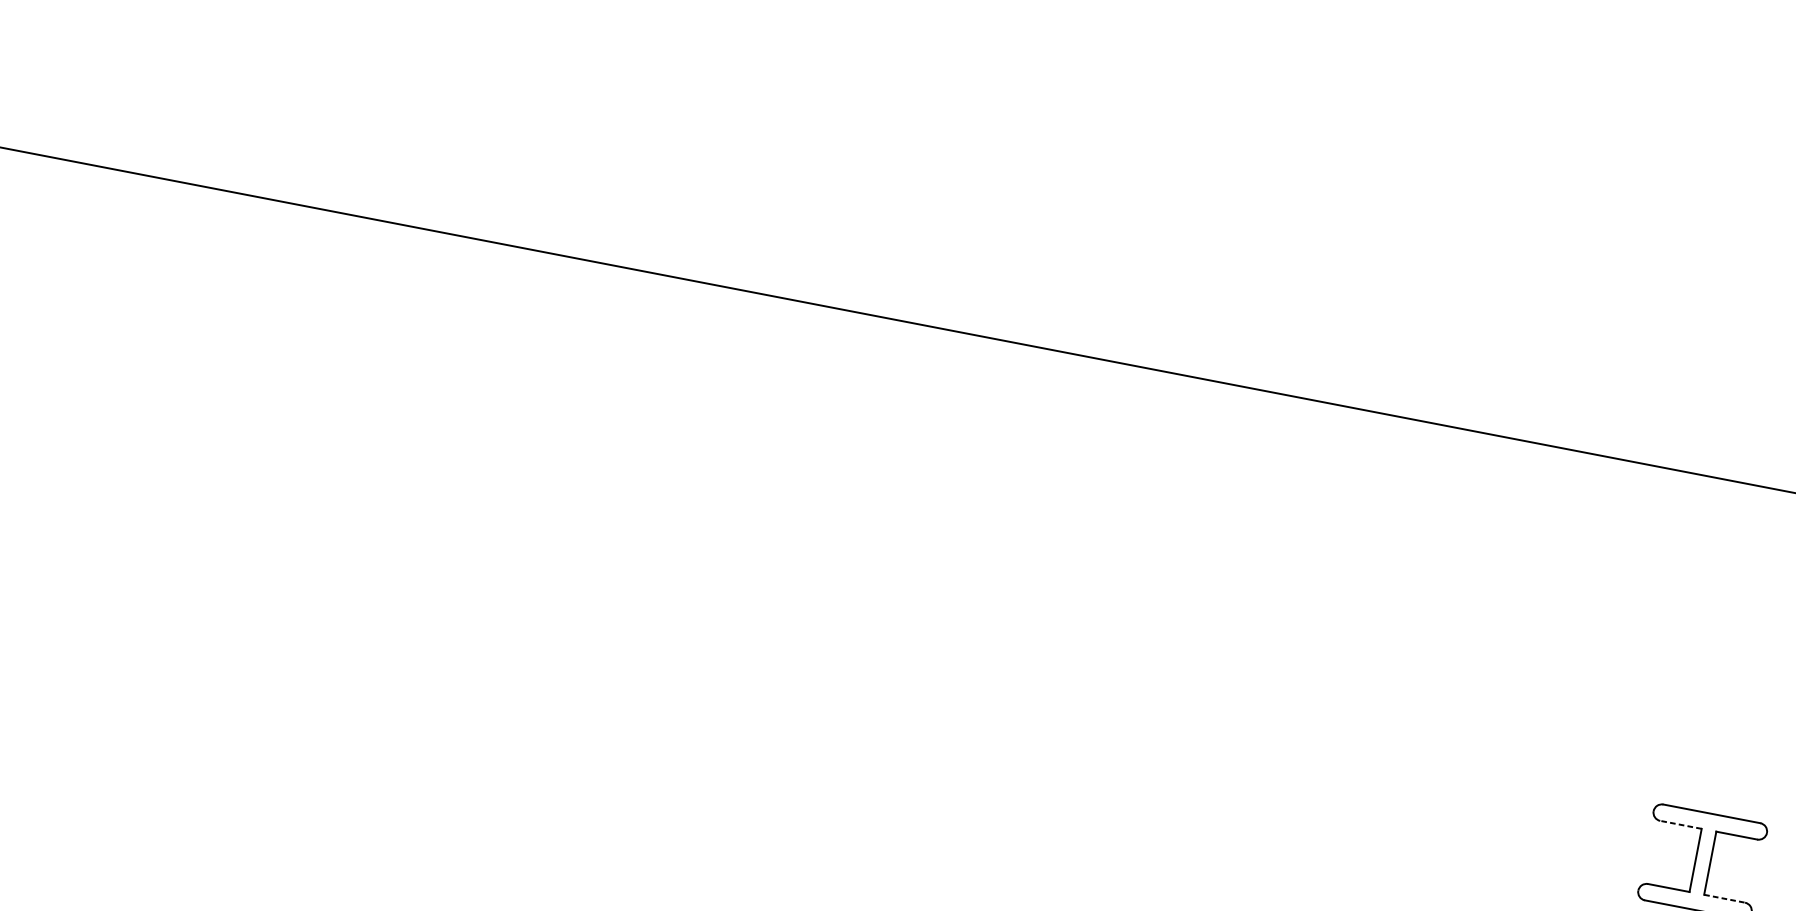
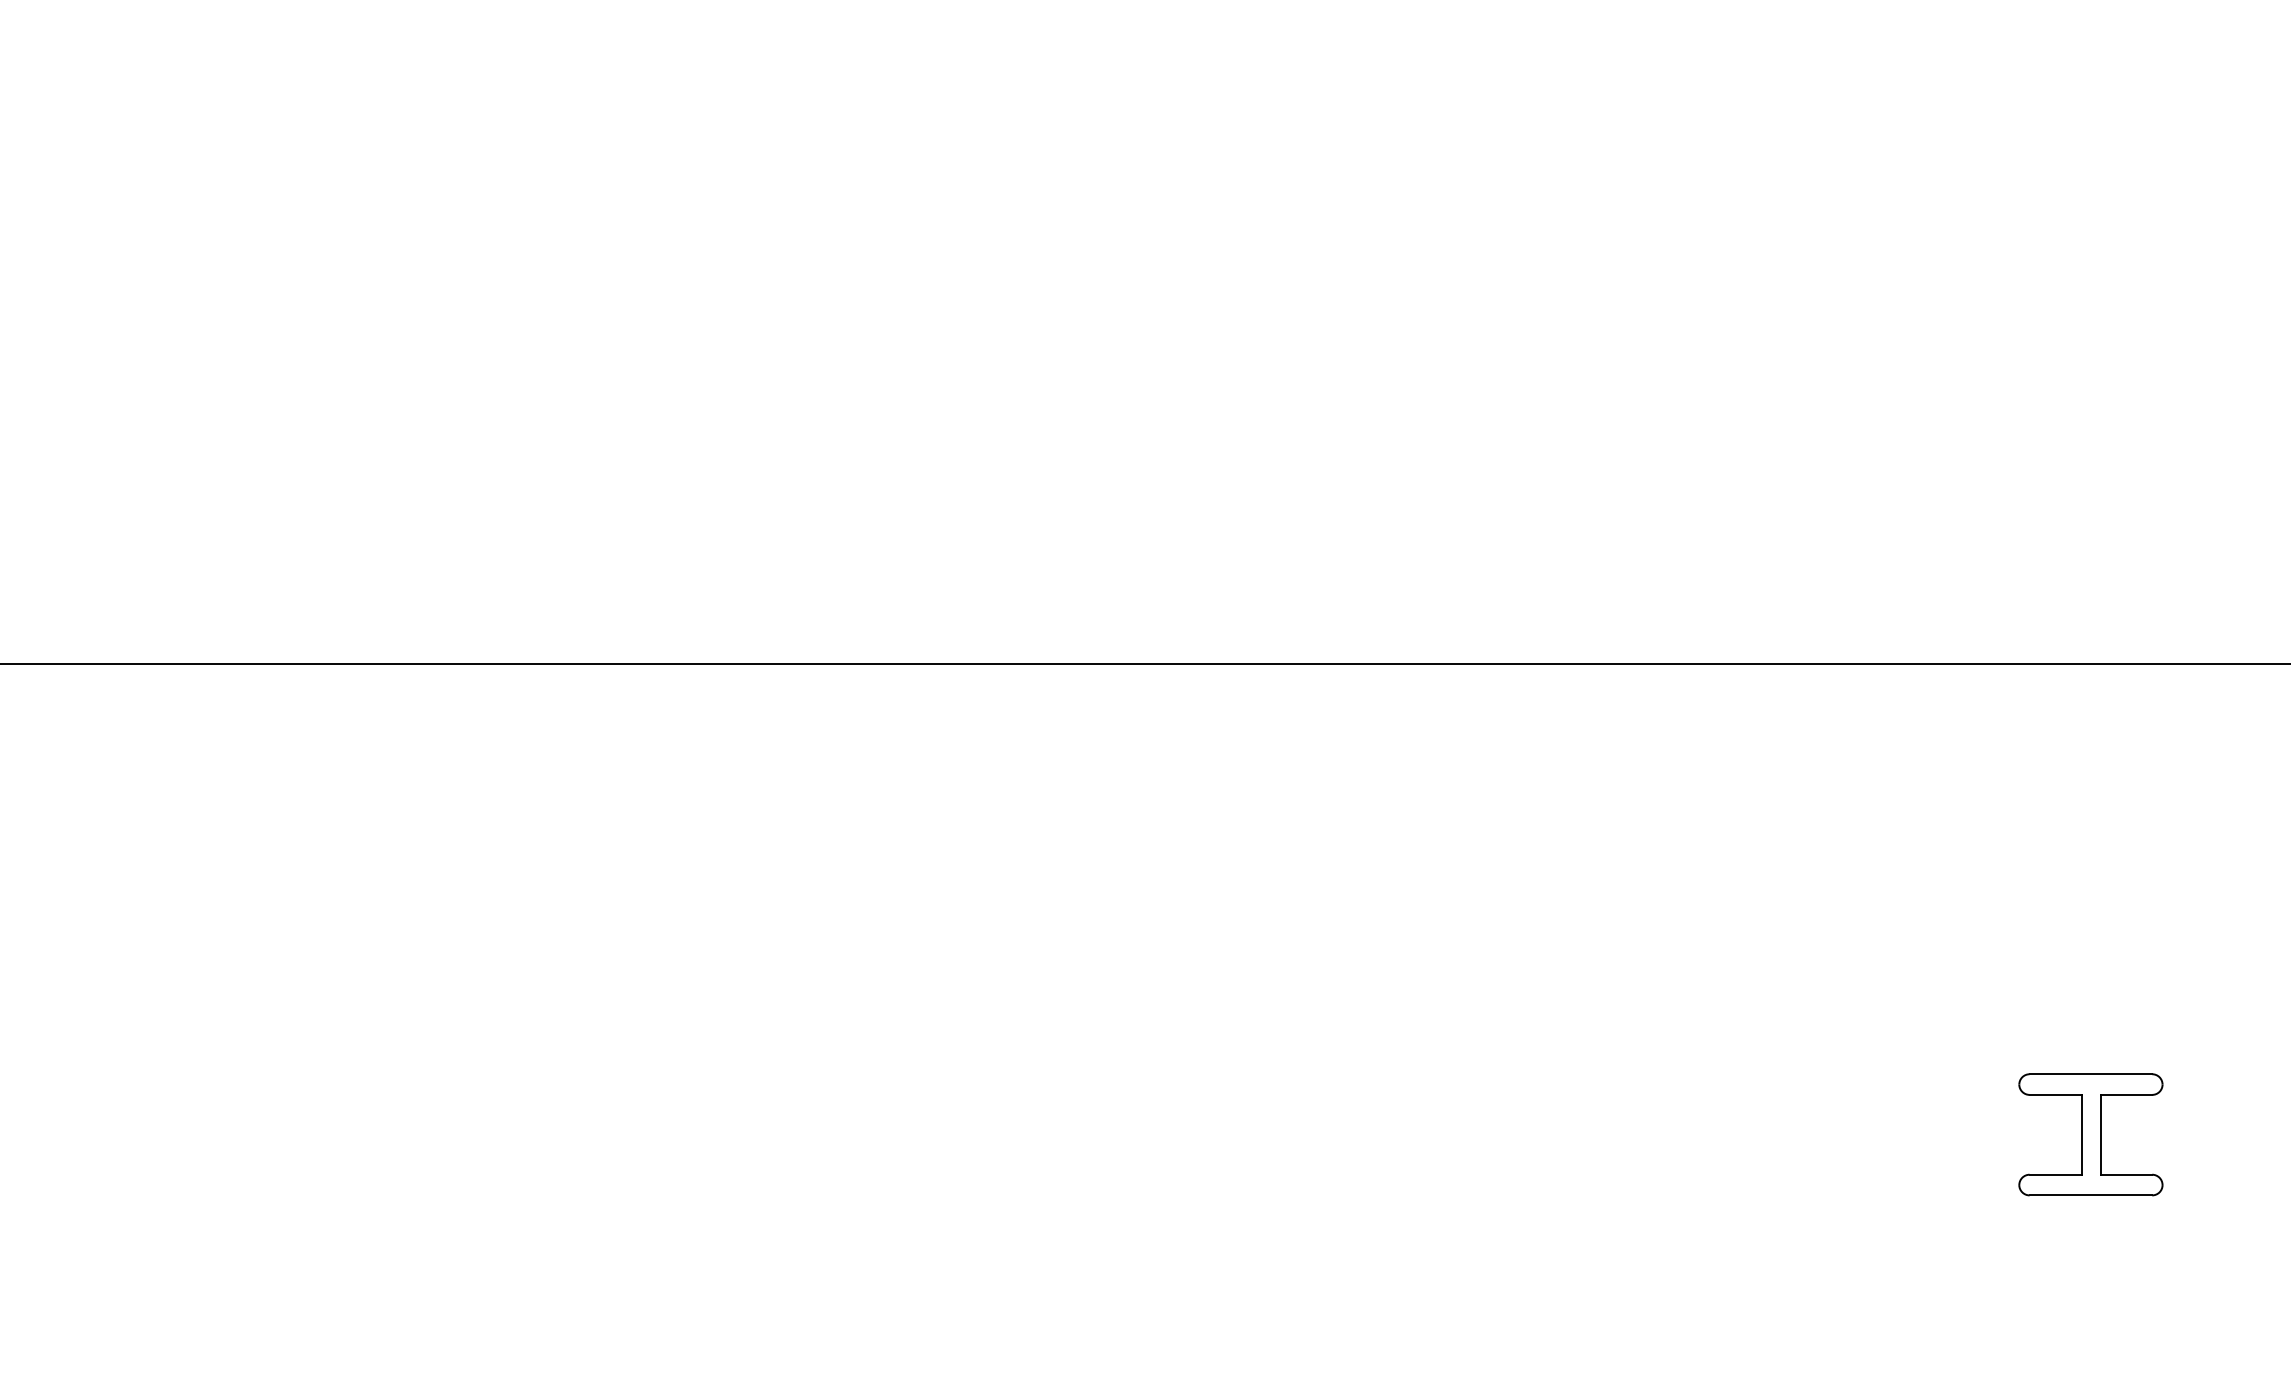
line: (1680, 824) -> (2055, 1094), dashed -> solid
line: (1724, 898) -> (2126, 1174), dashed -> solid

